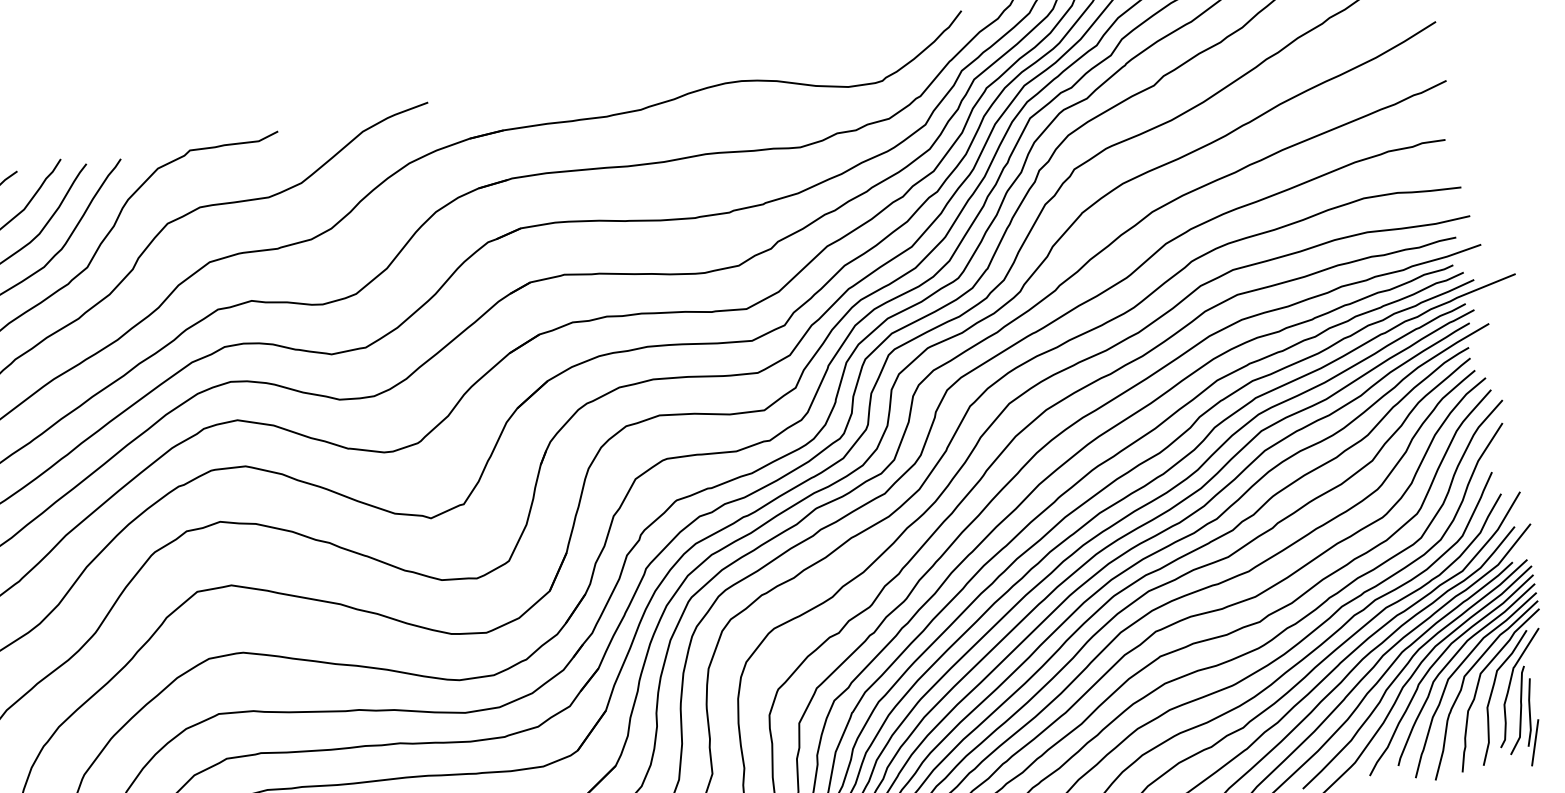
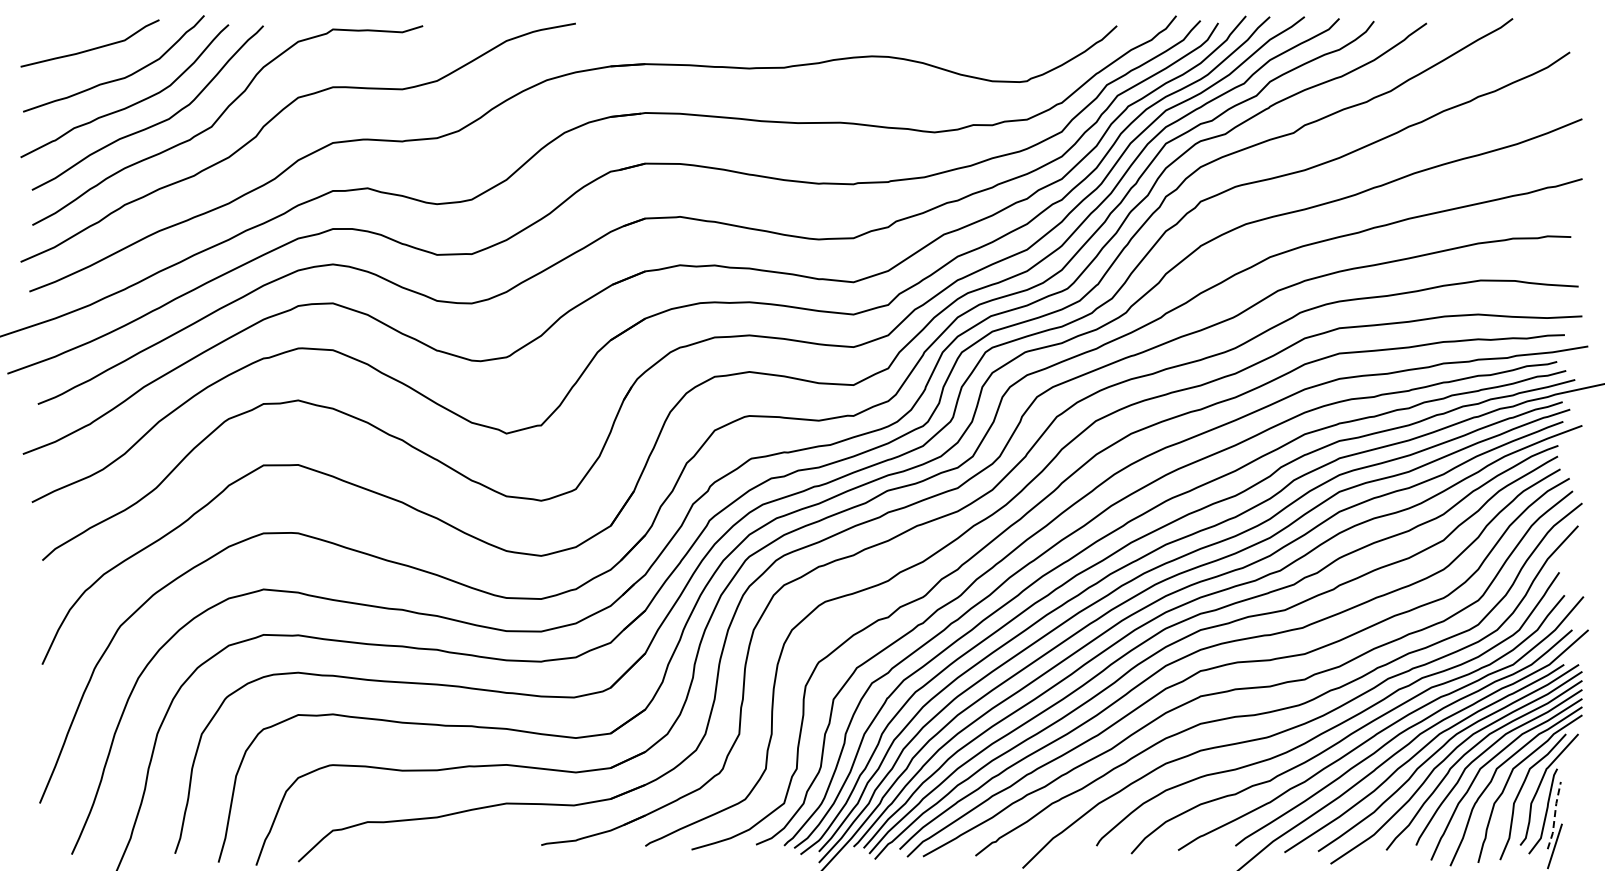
line: (1529, 712) -> (1554, 815), solid -> dashed

